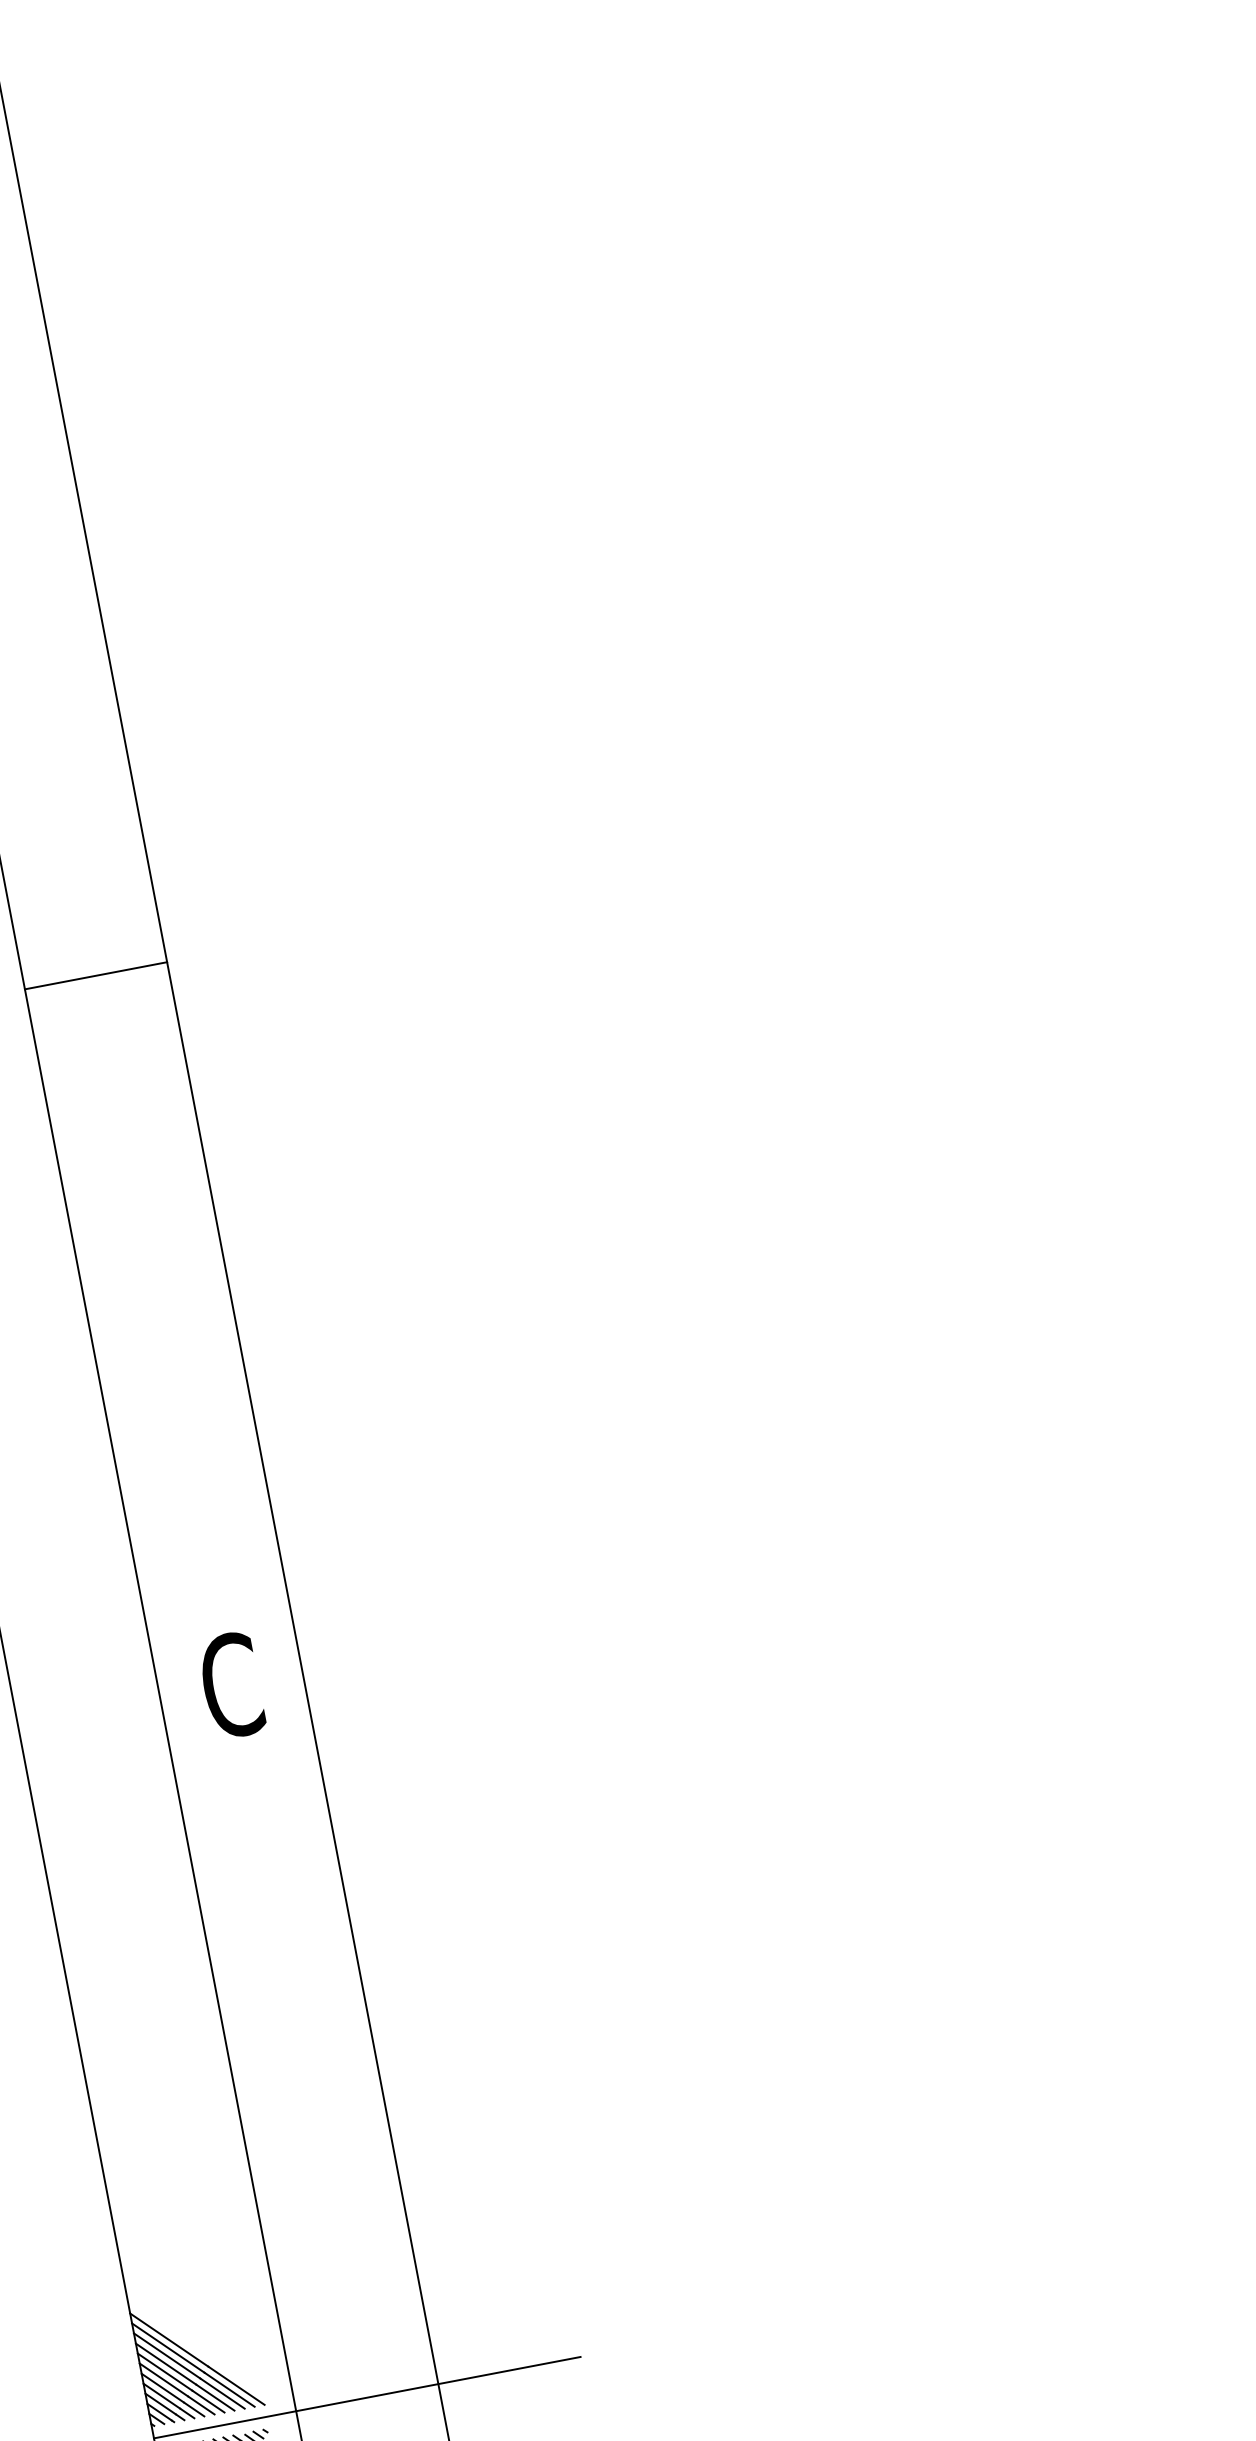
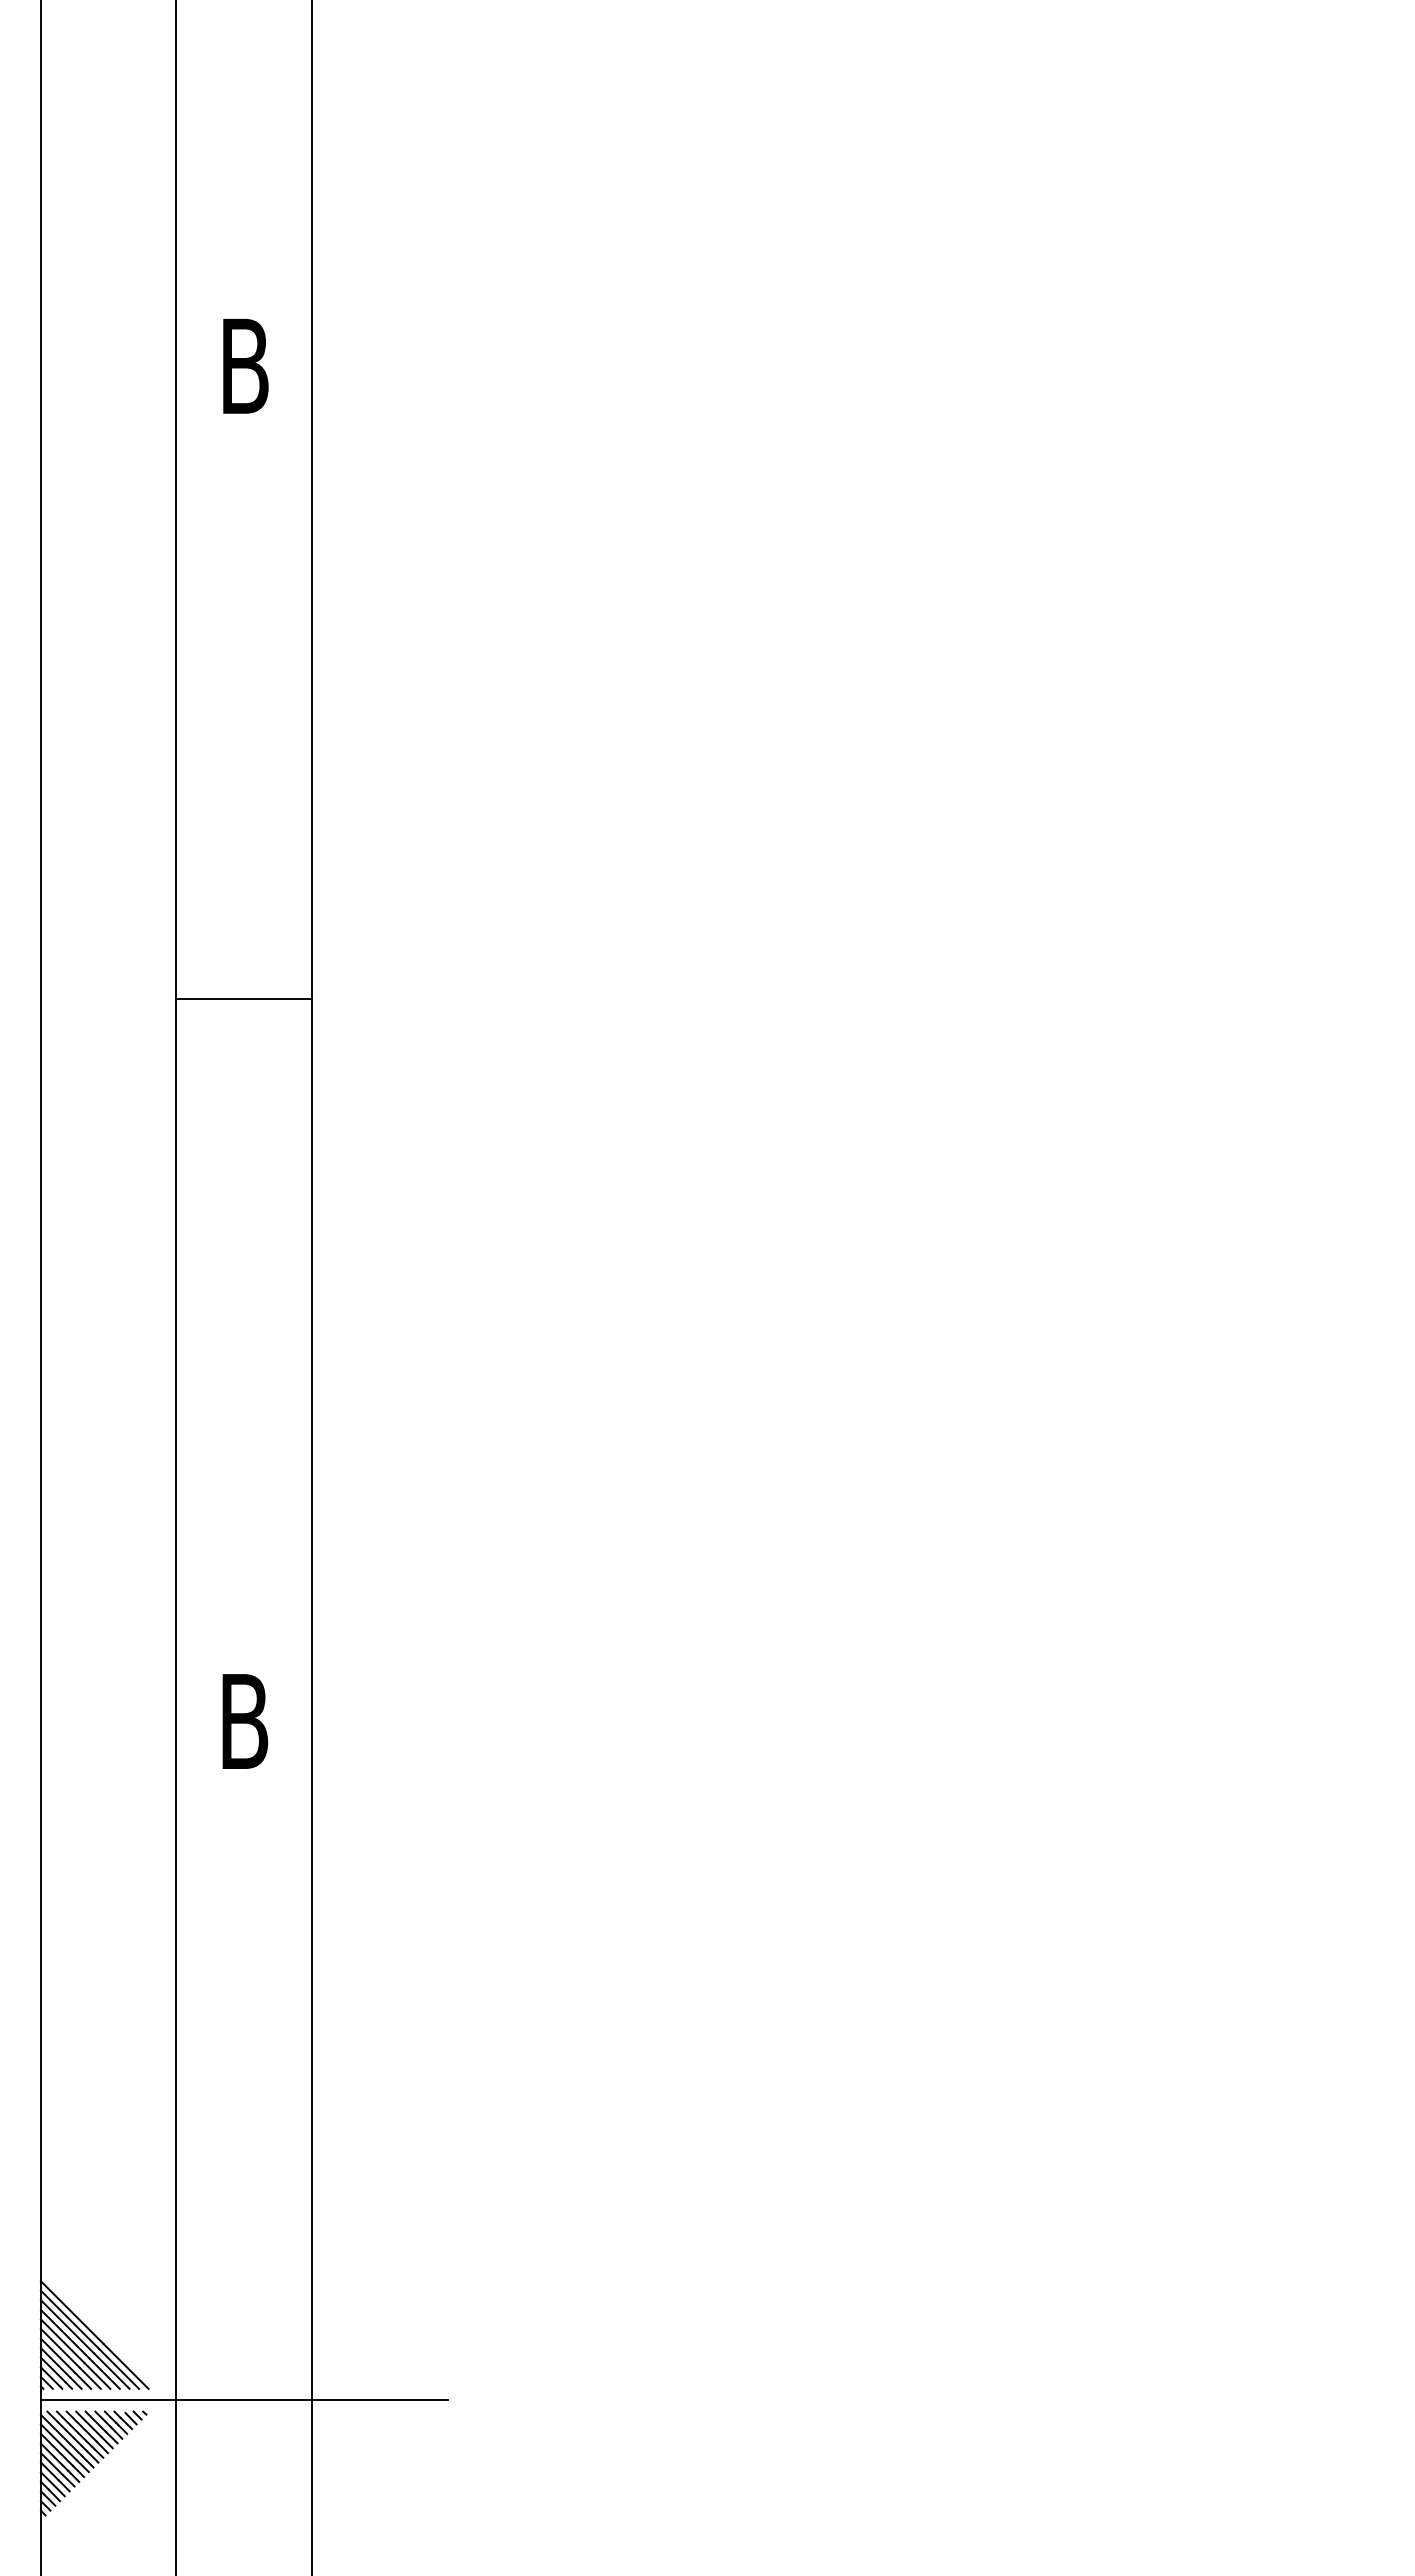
line: (96, 976) -> (244, 999), moved
text: (231, 1685) -> (244, 1721), C -> B

